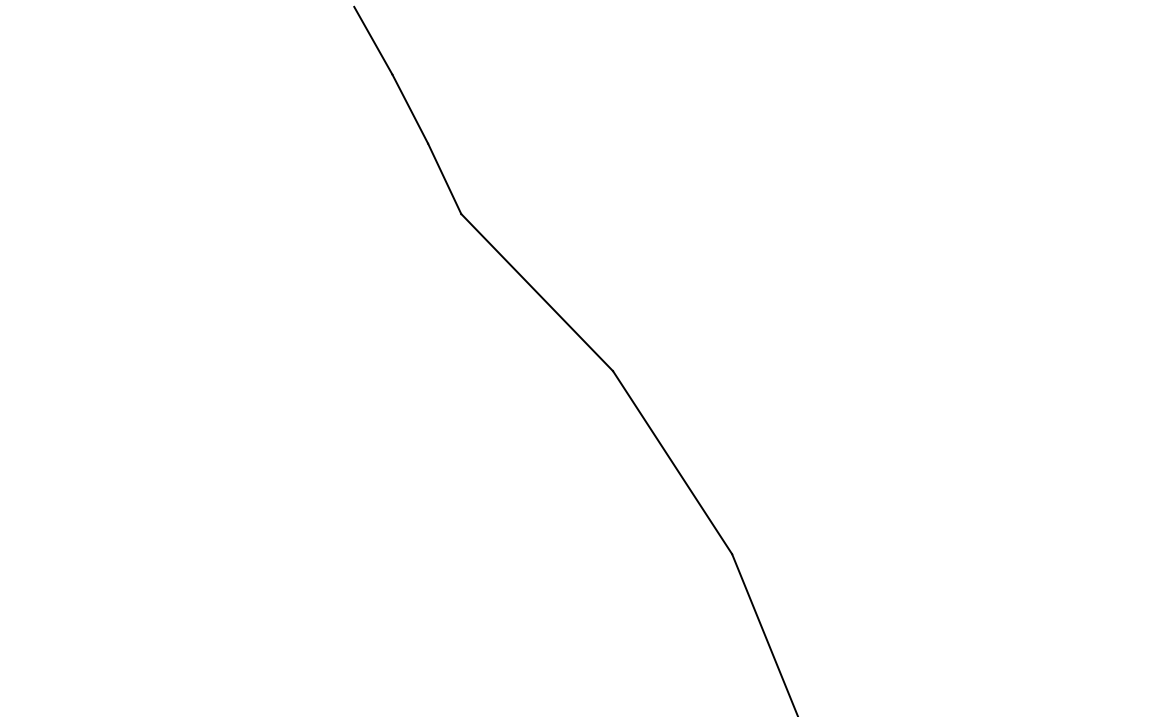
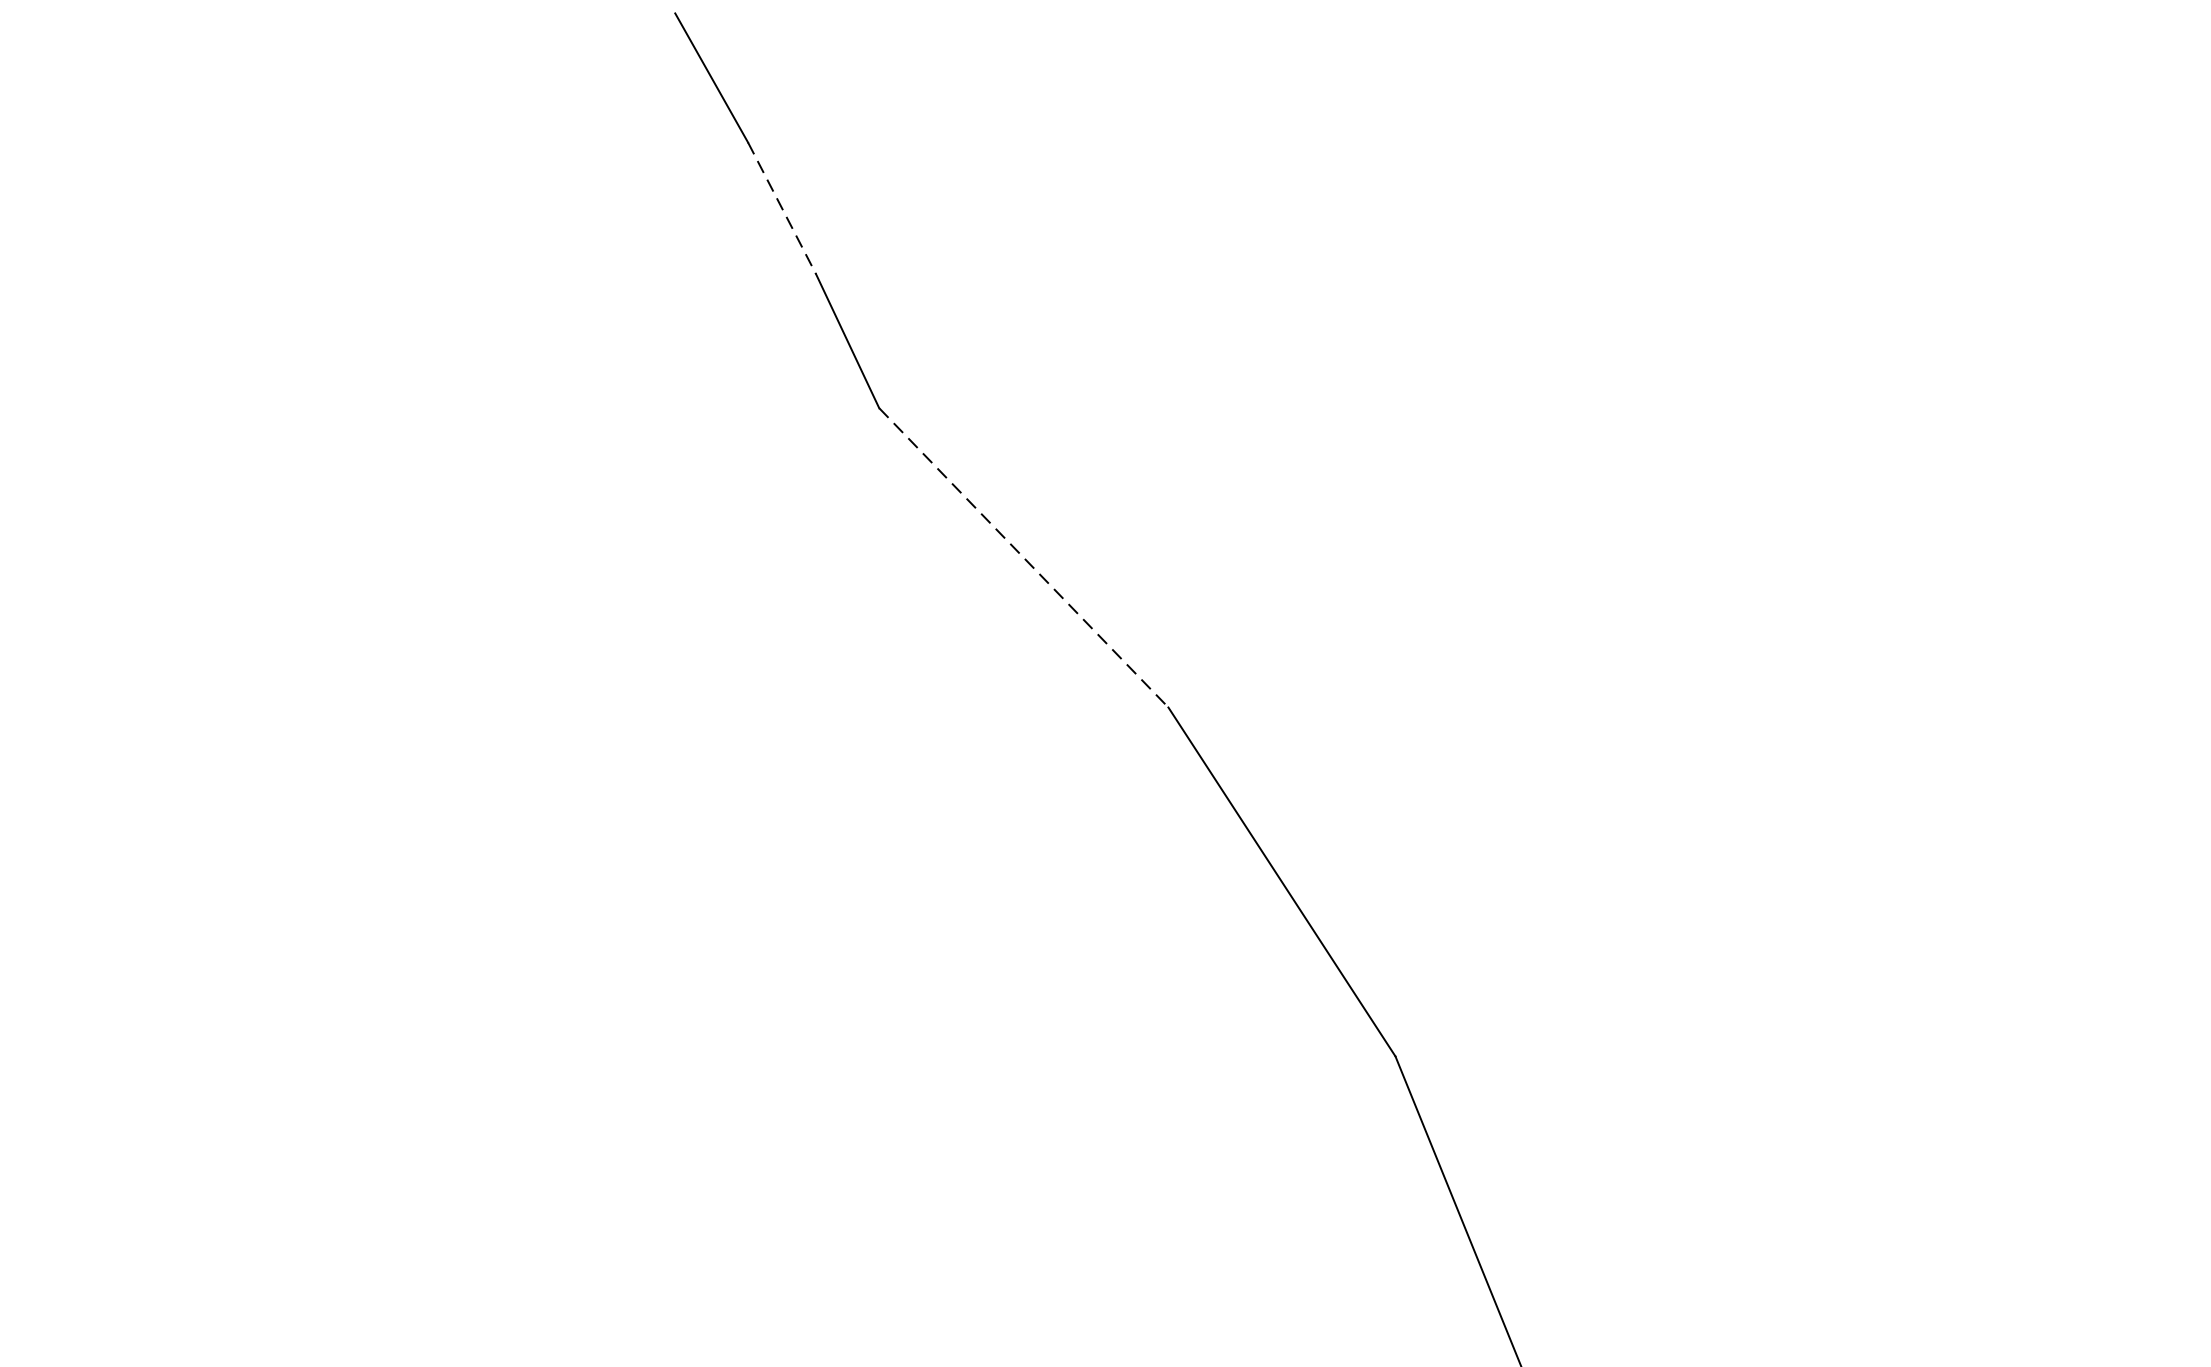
line: (410, 109) -> (782, 208), solid -> dashed
line: (537, 292) -> (1024, 557), solid -> dashed

